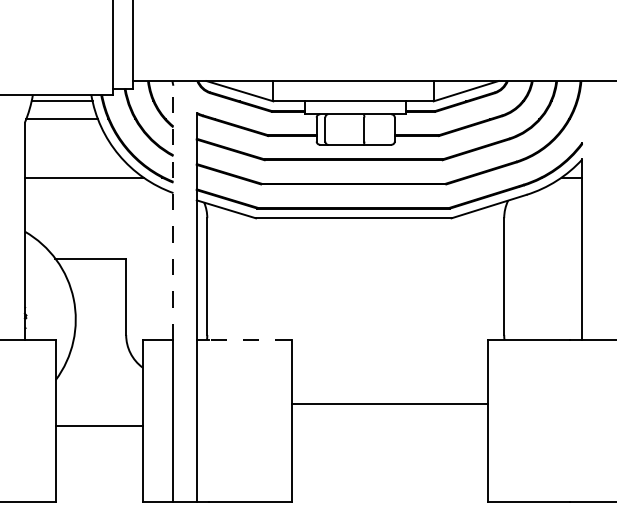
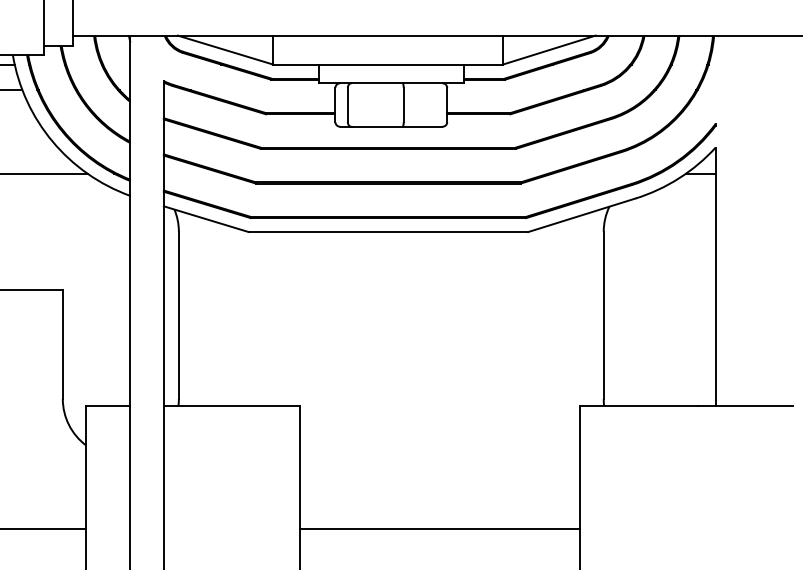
line: (173, 211) -> (130, 222), dashed -> solid
line: (249, 340) -> (239, 406), dashed -> solid
line: (389, 403) -> (439, 528), moved

